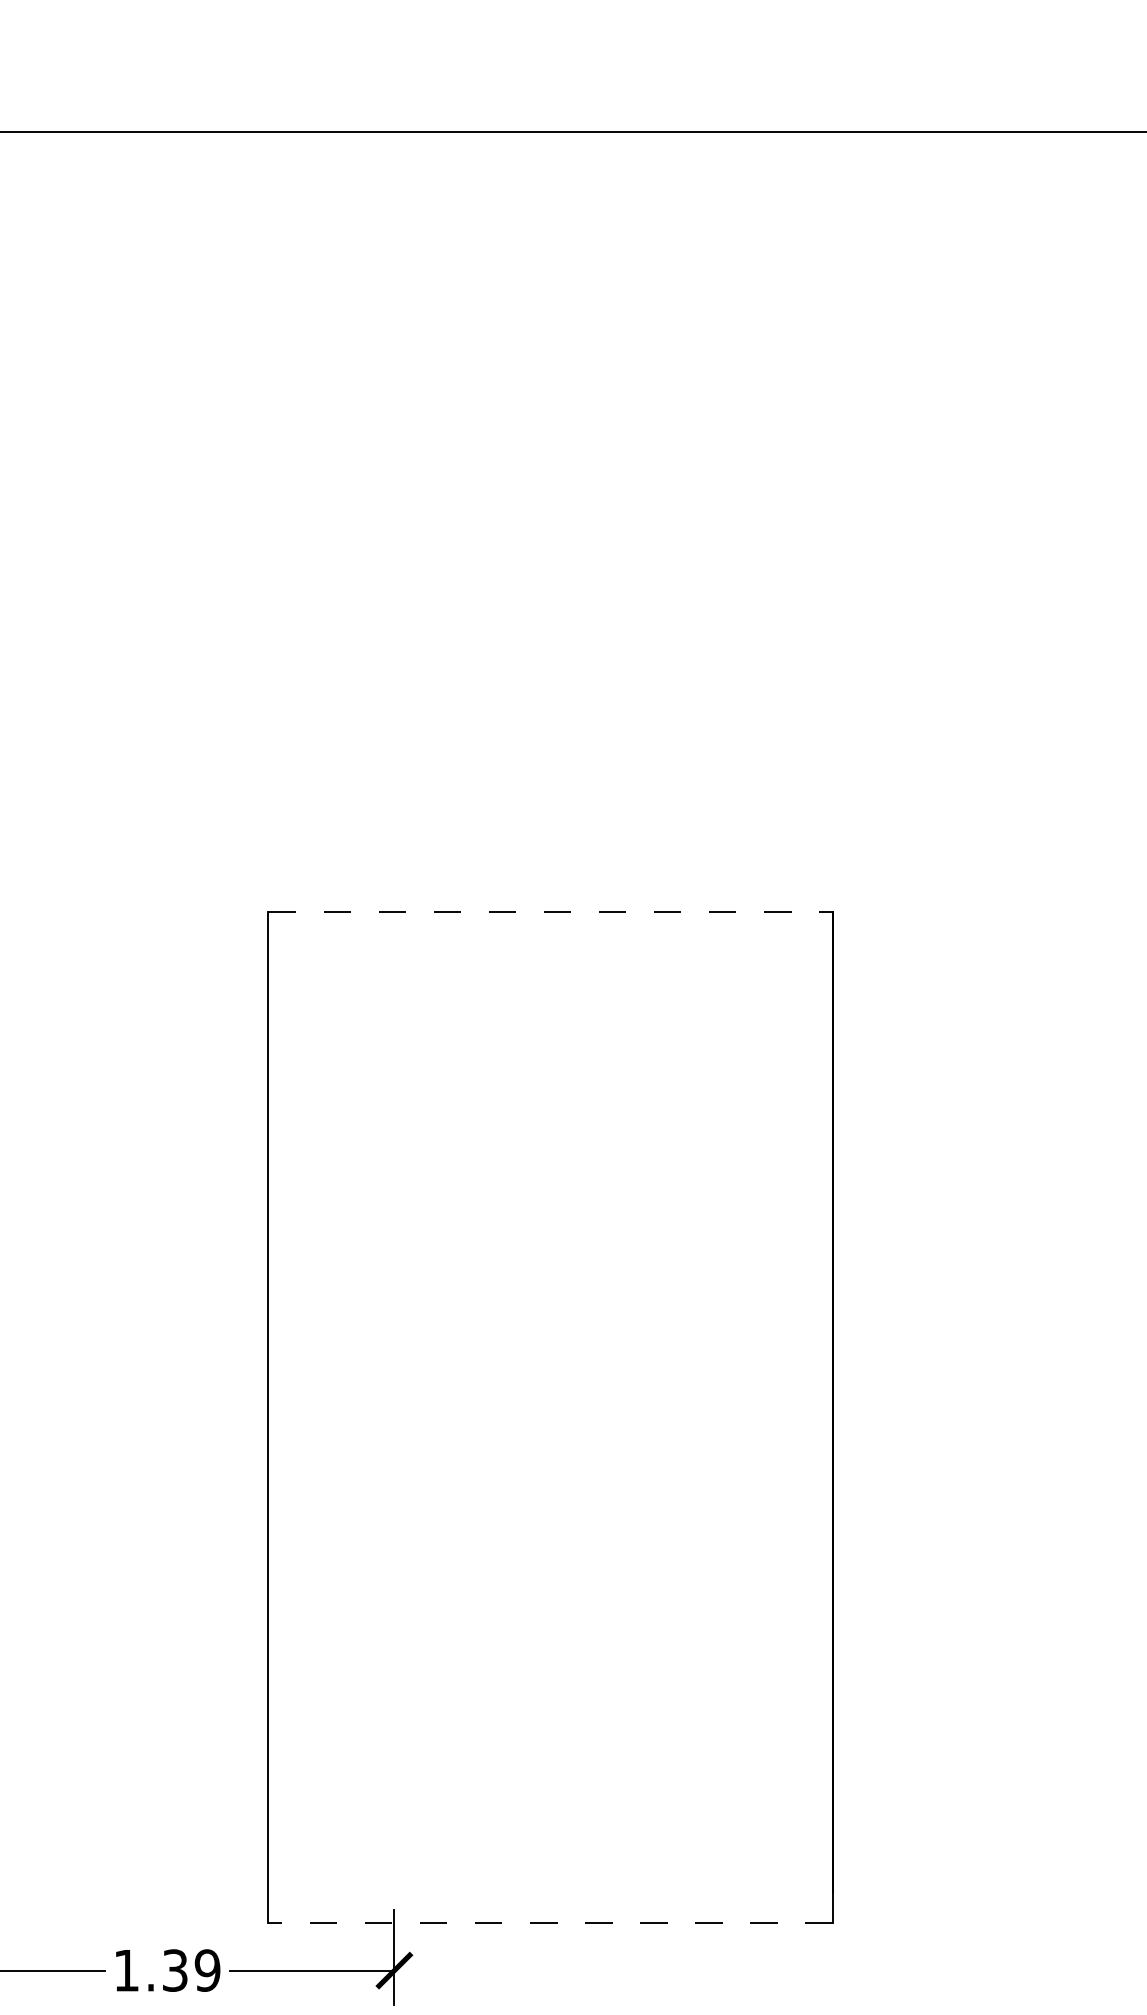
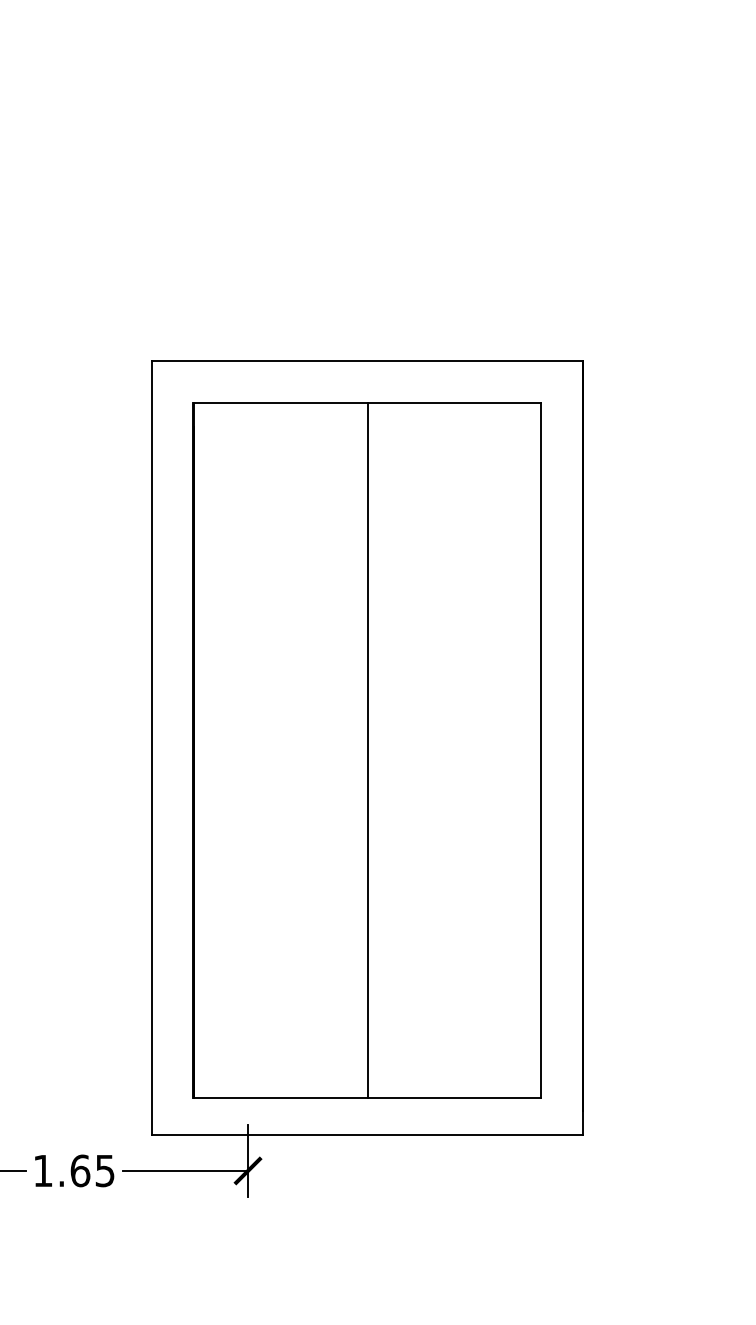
line: (551, 912) -> (368, 361), dashed -> solid
part: (550, 1421) -> (367, 750), added
line: (550, 1923) -> (367, 1134), dashed -> solid
text: (191, 1970) -> (92, 1170), 1.39 -> 1.65

